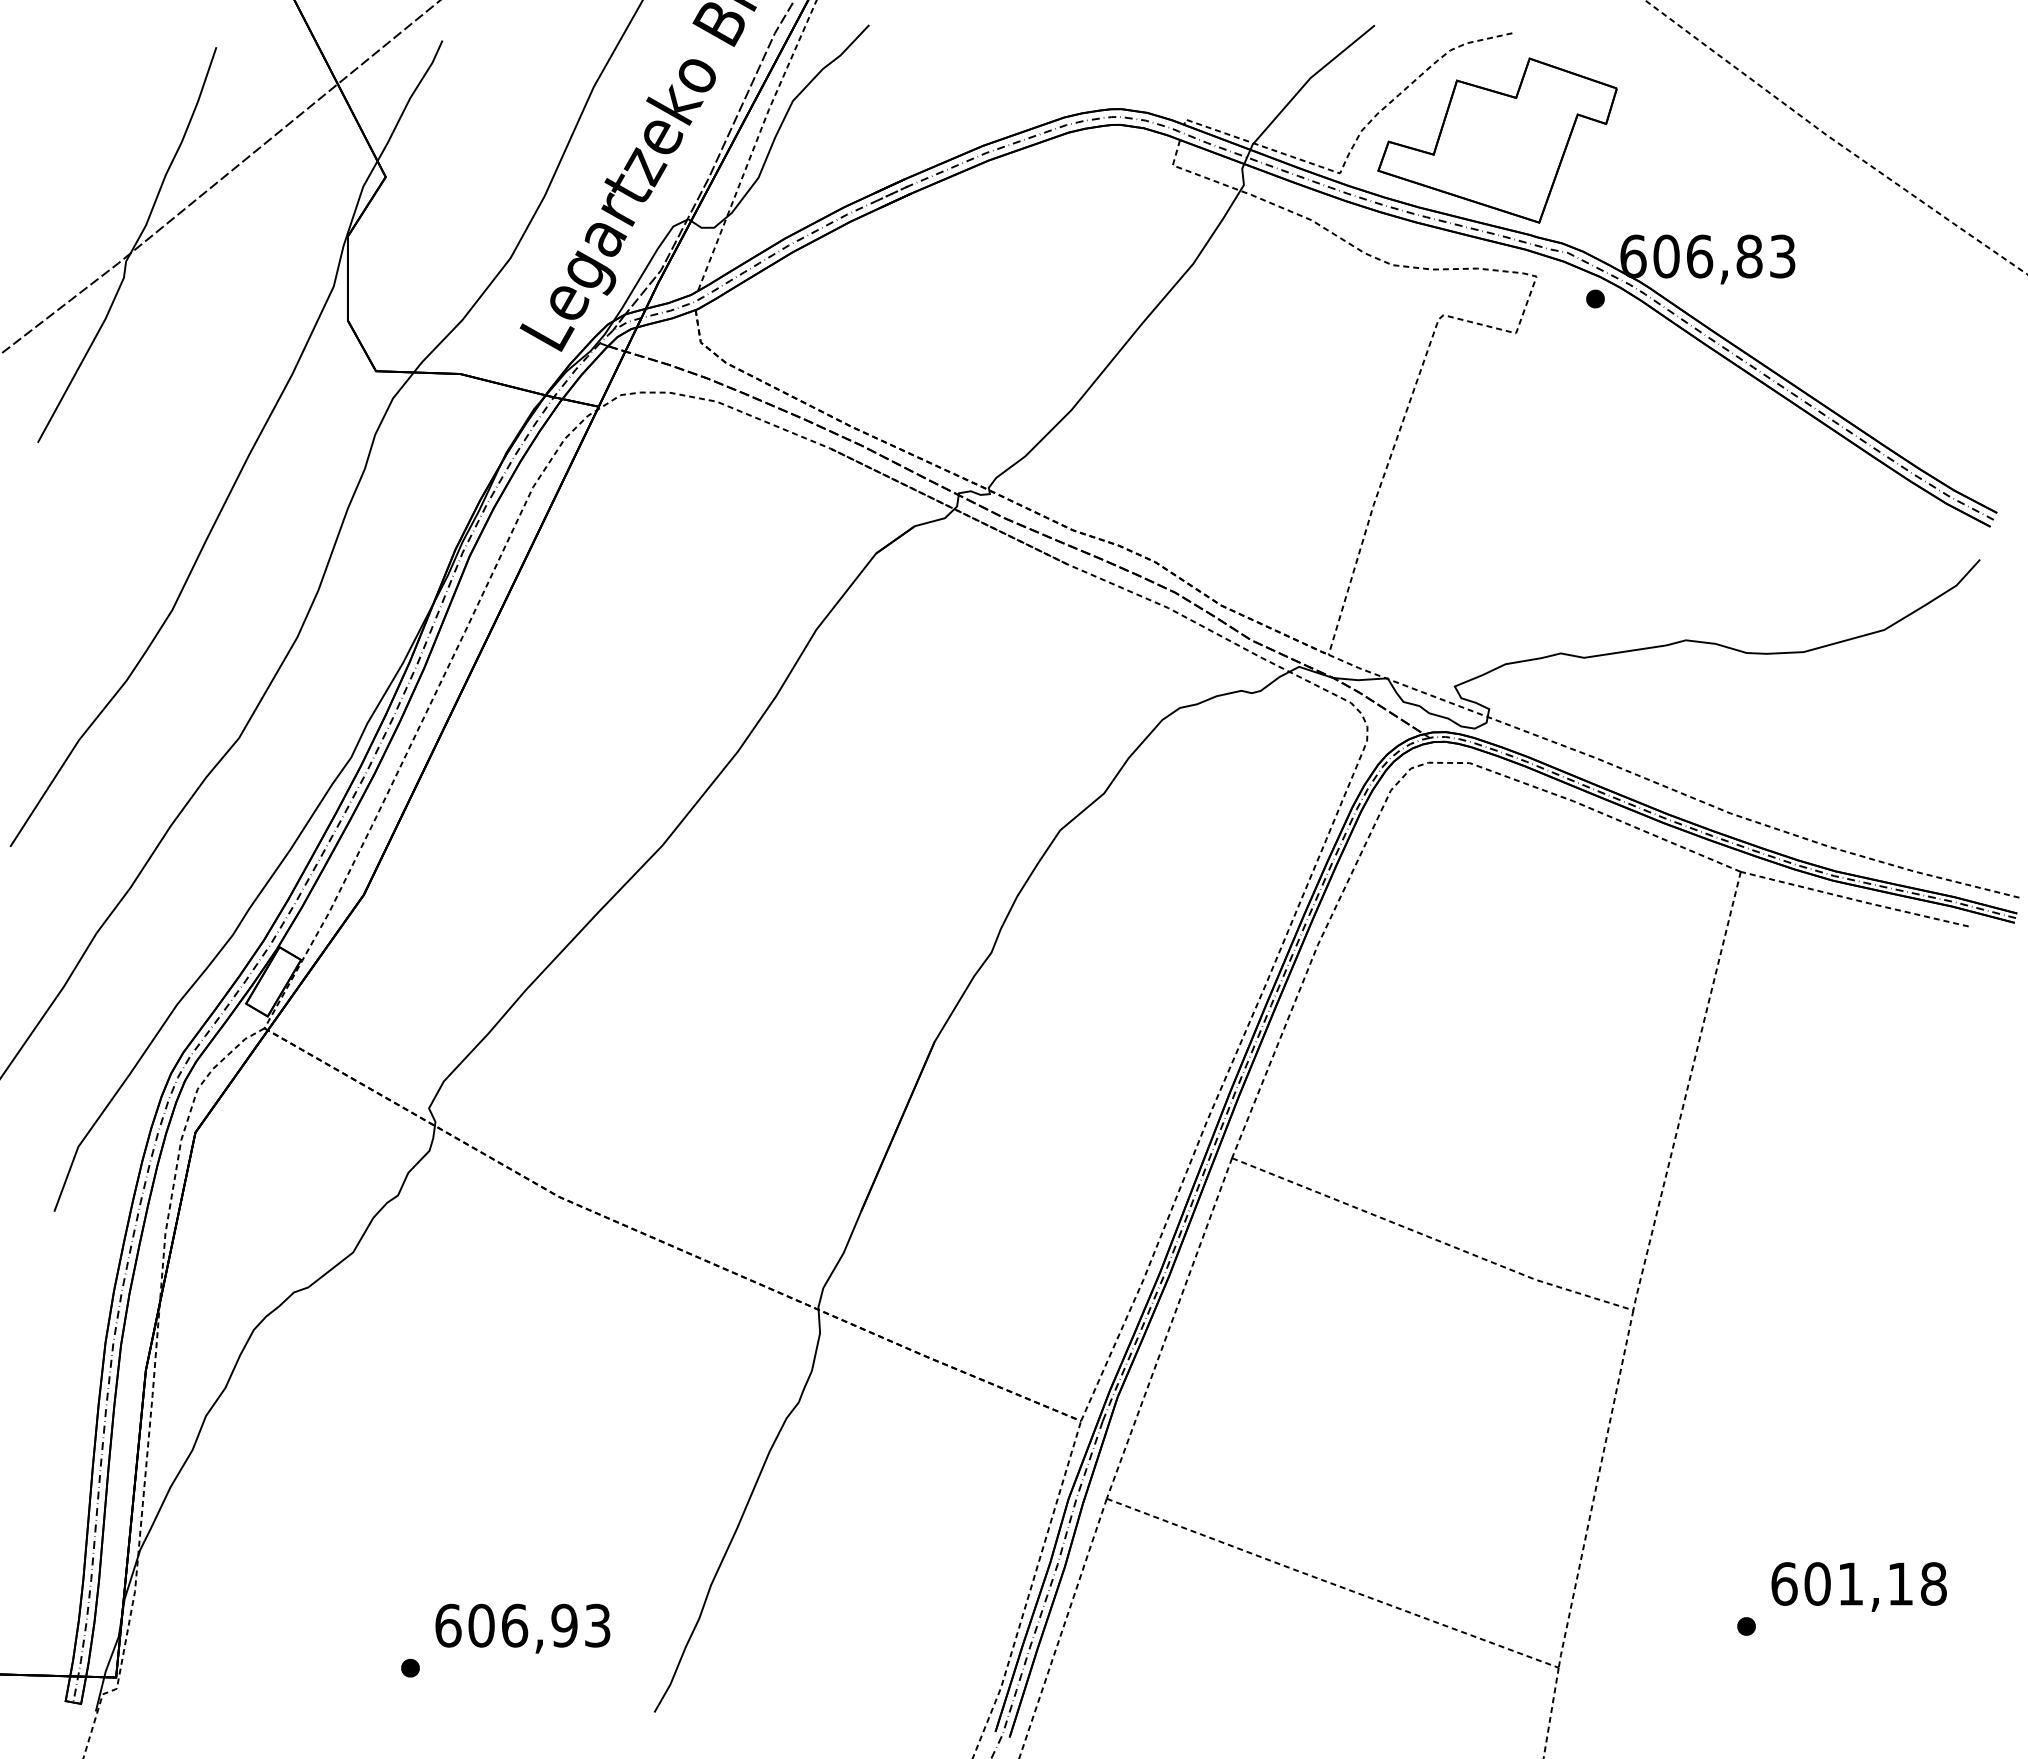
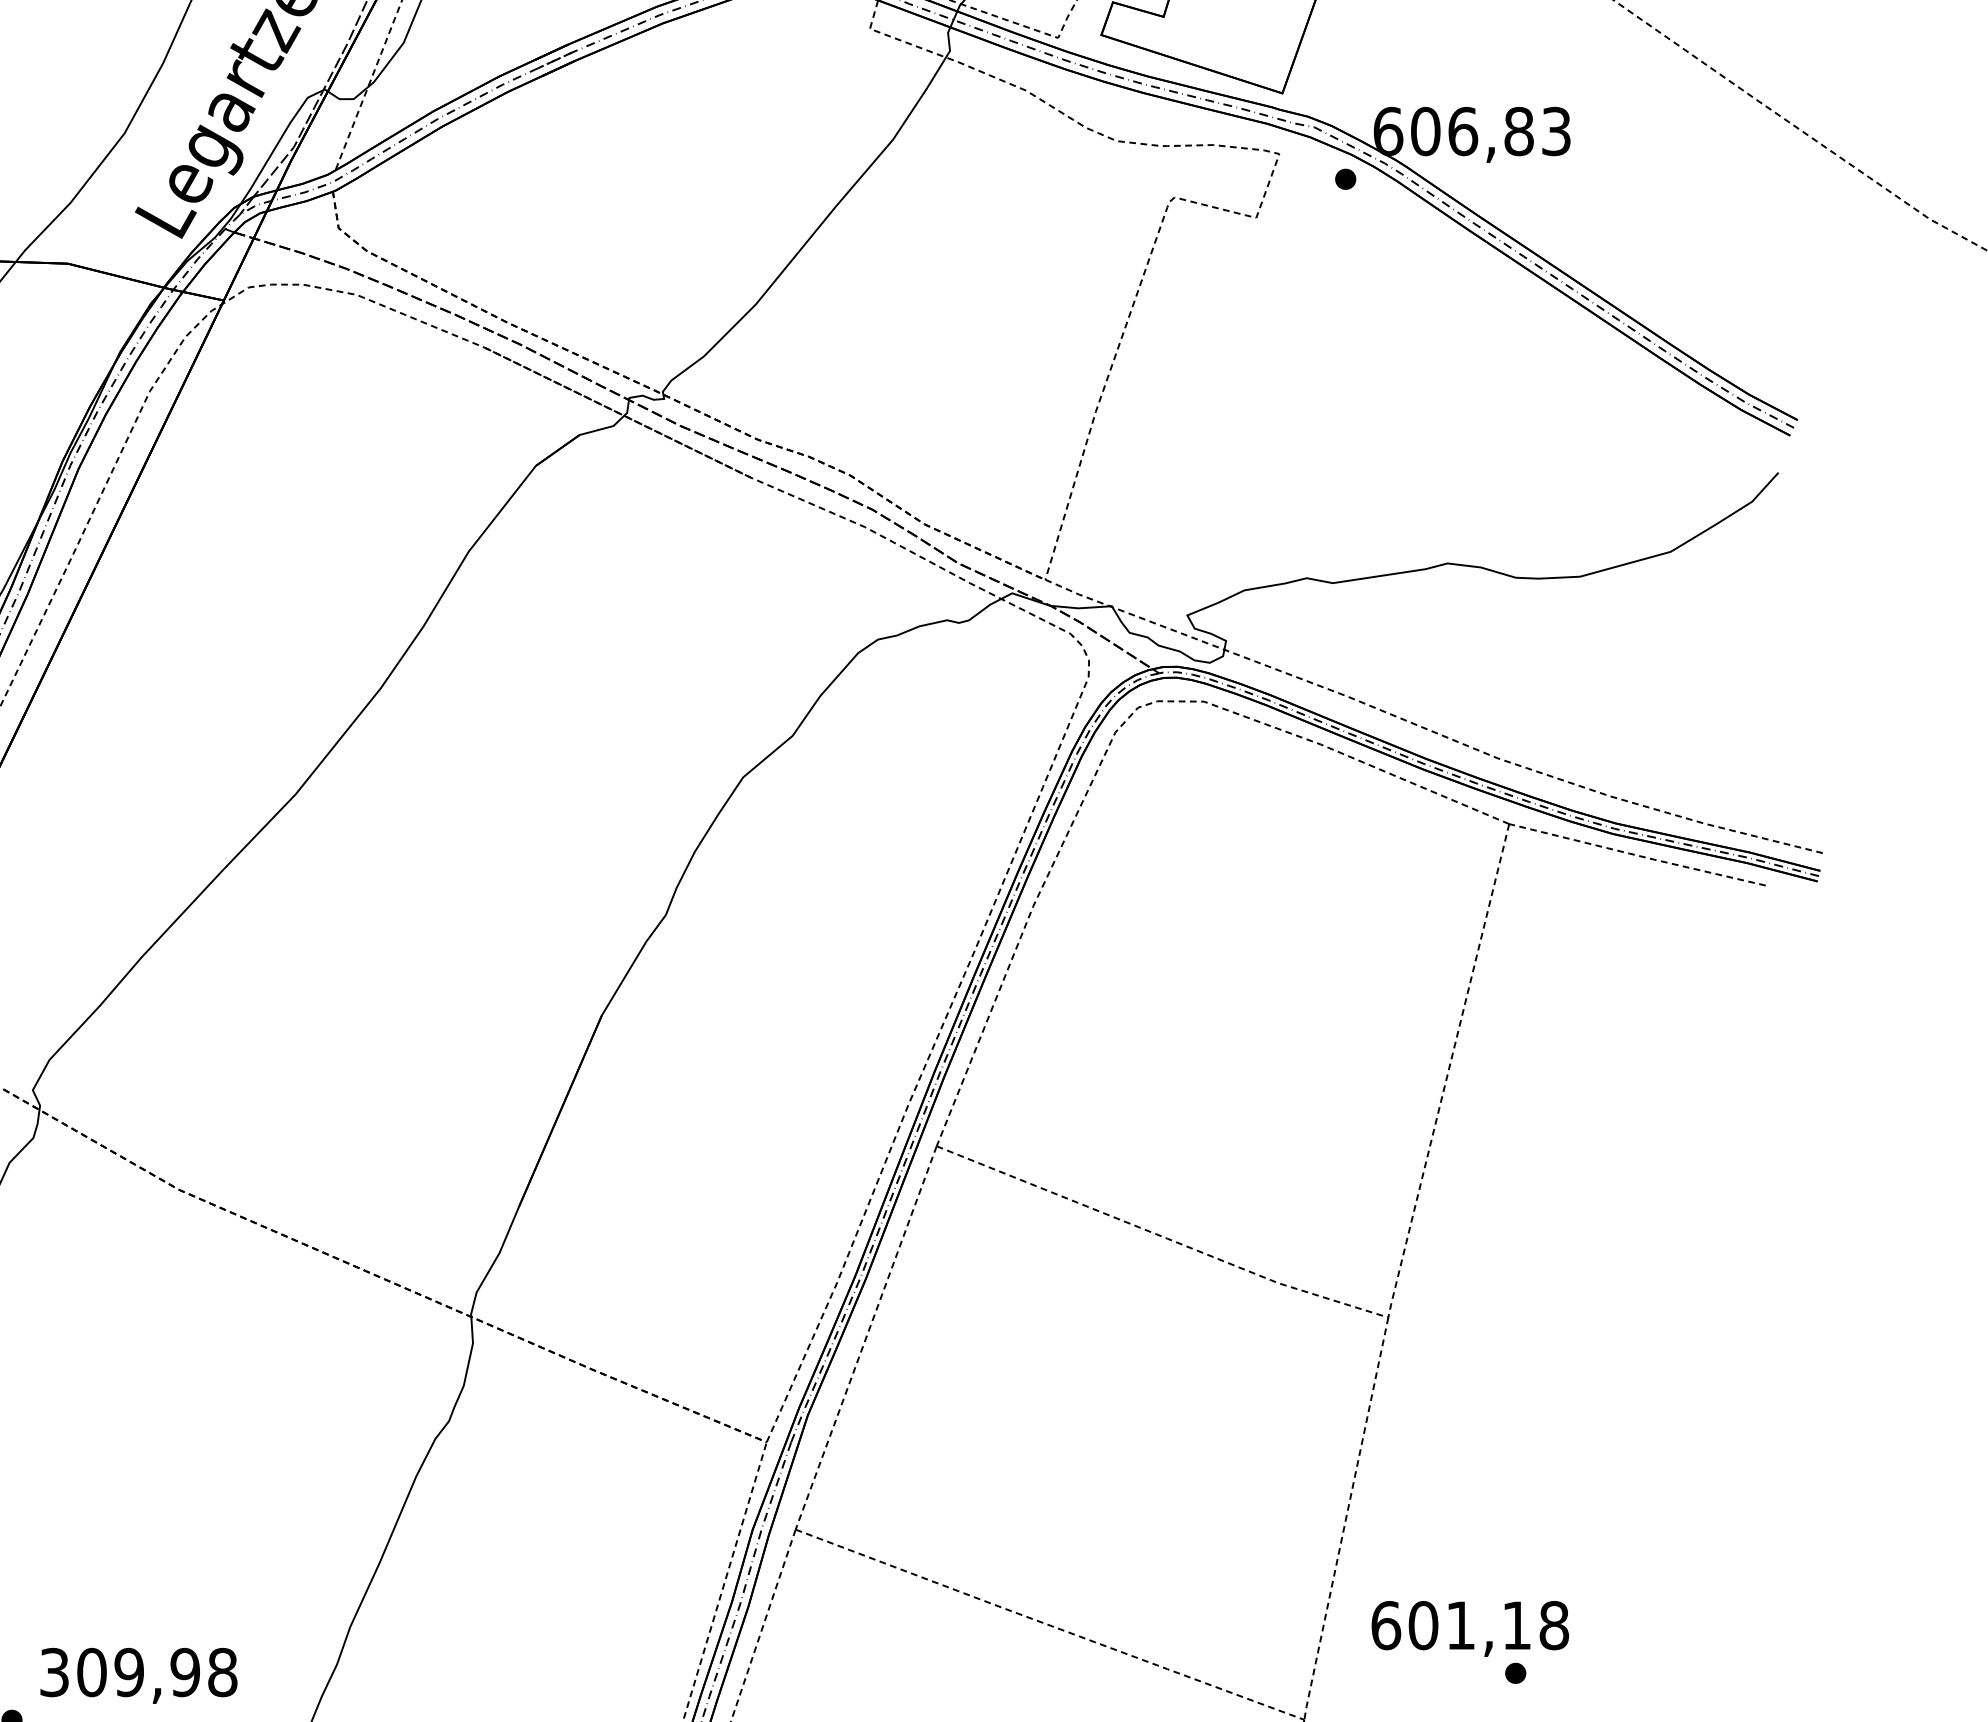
text: (1858, 1586) -> (1469, 1628), moved
text: (522, 1625) -> (138, 1672), 606,93 -> 309,98

